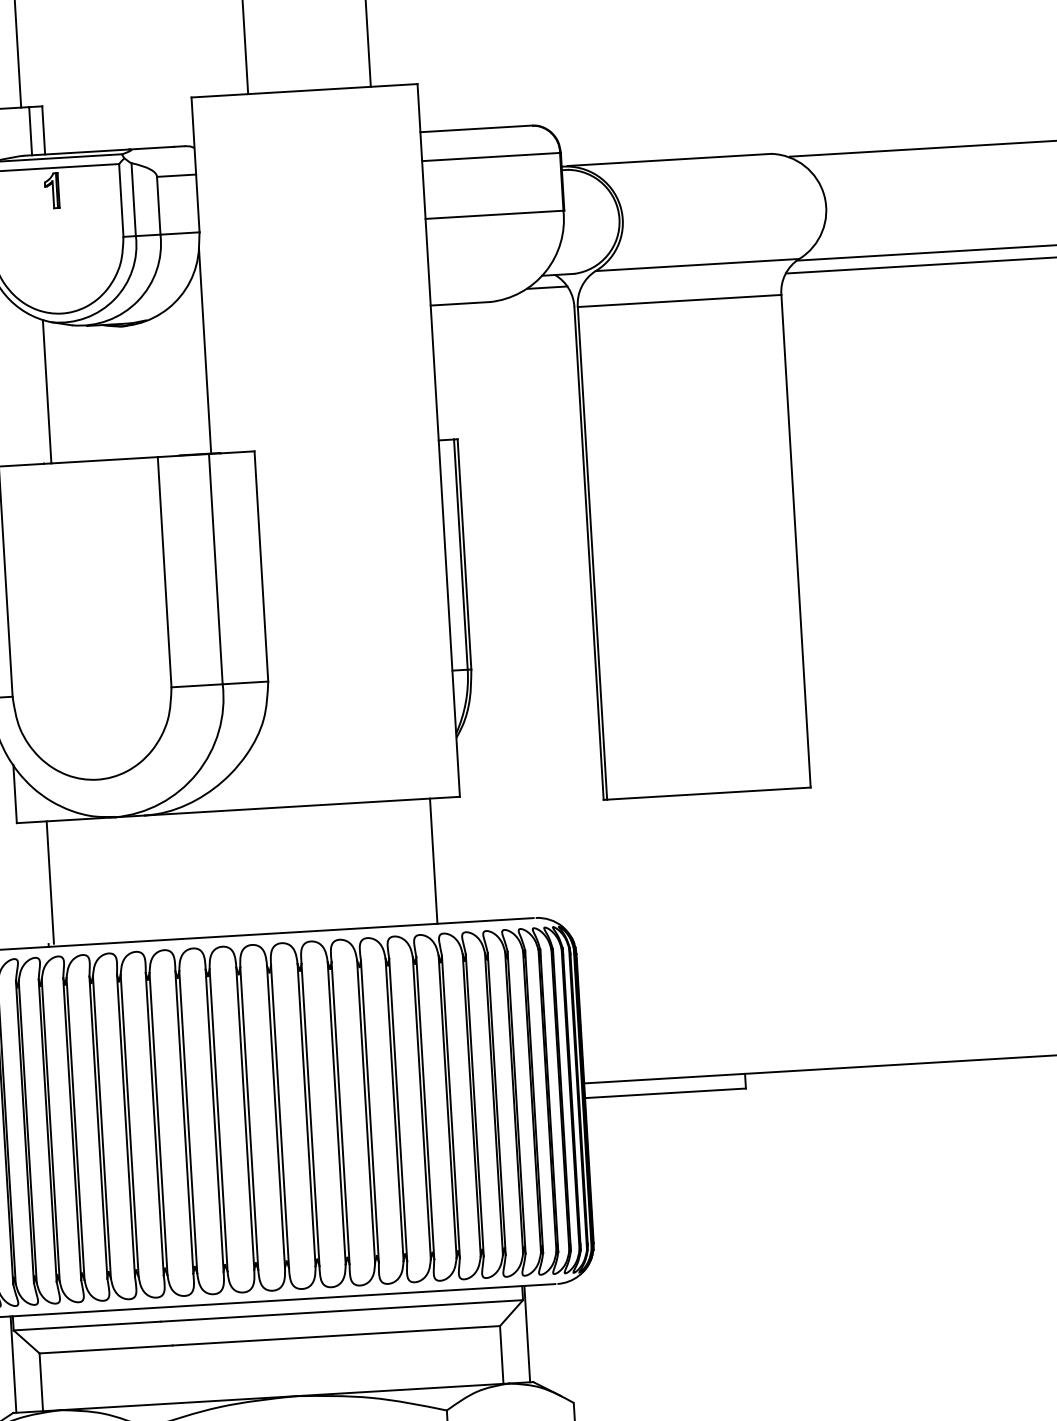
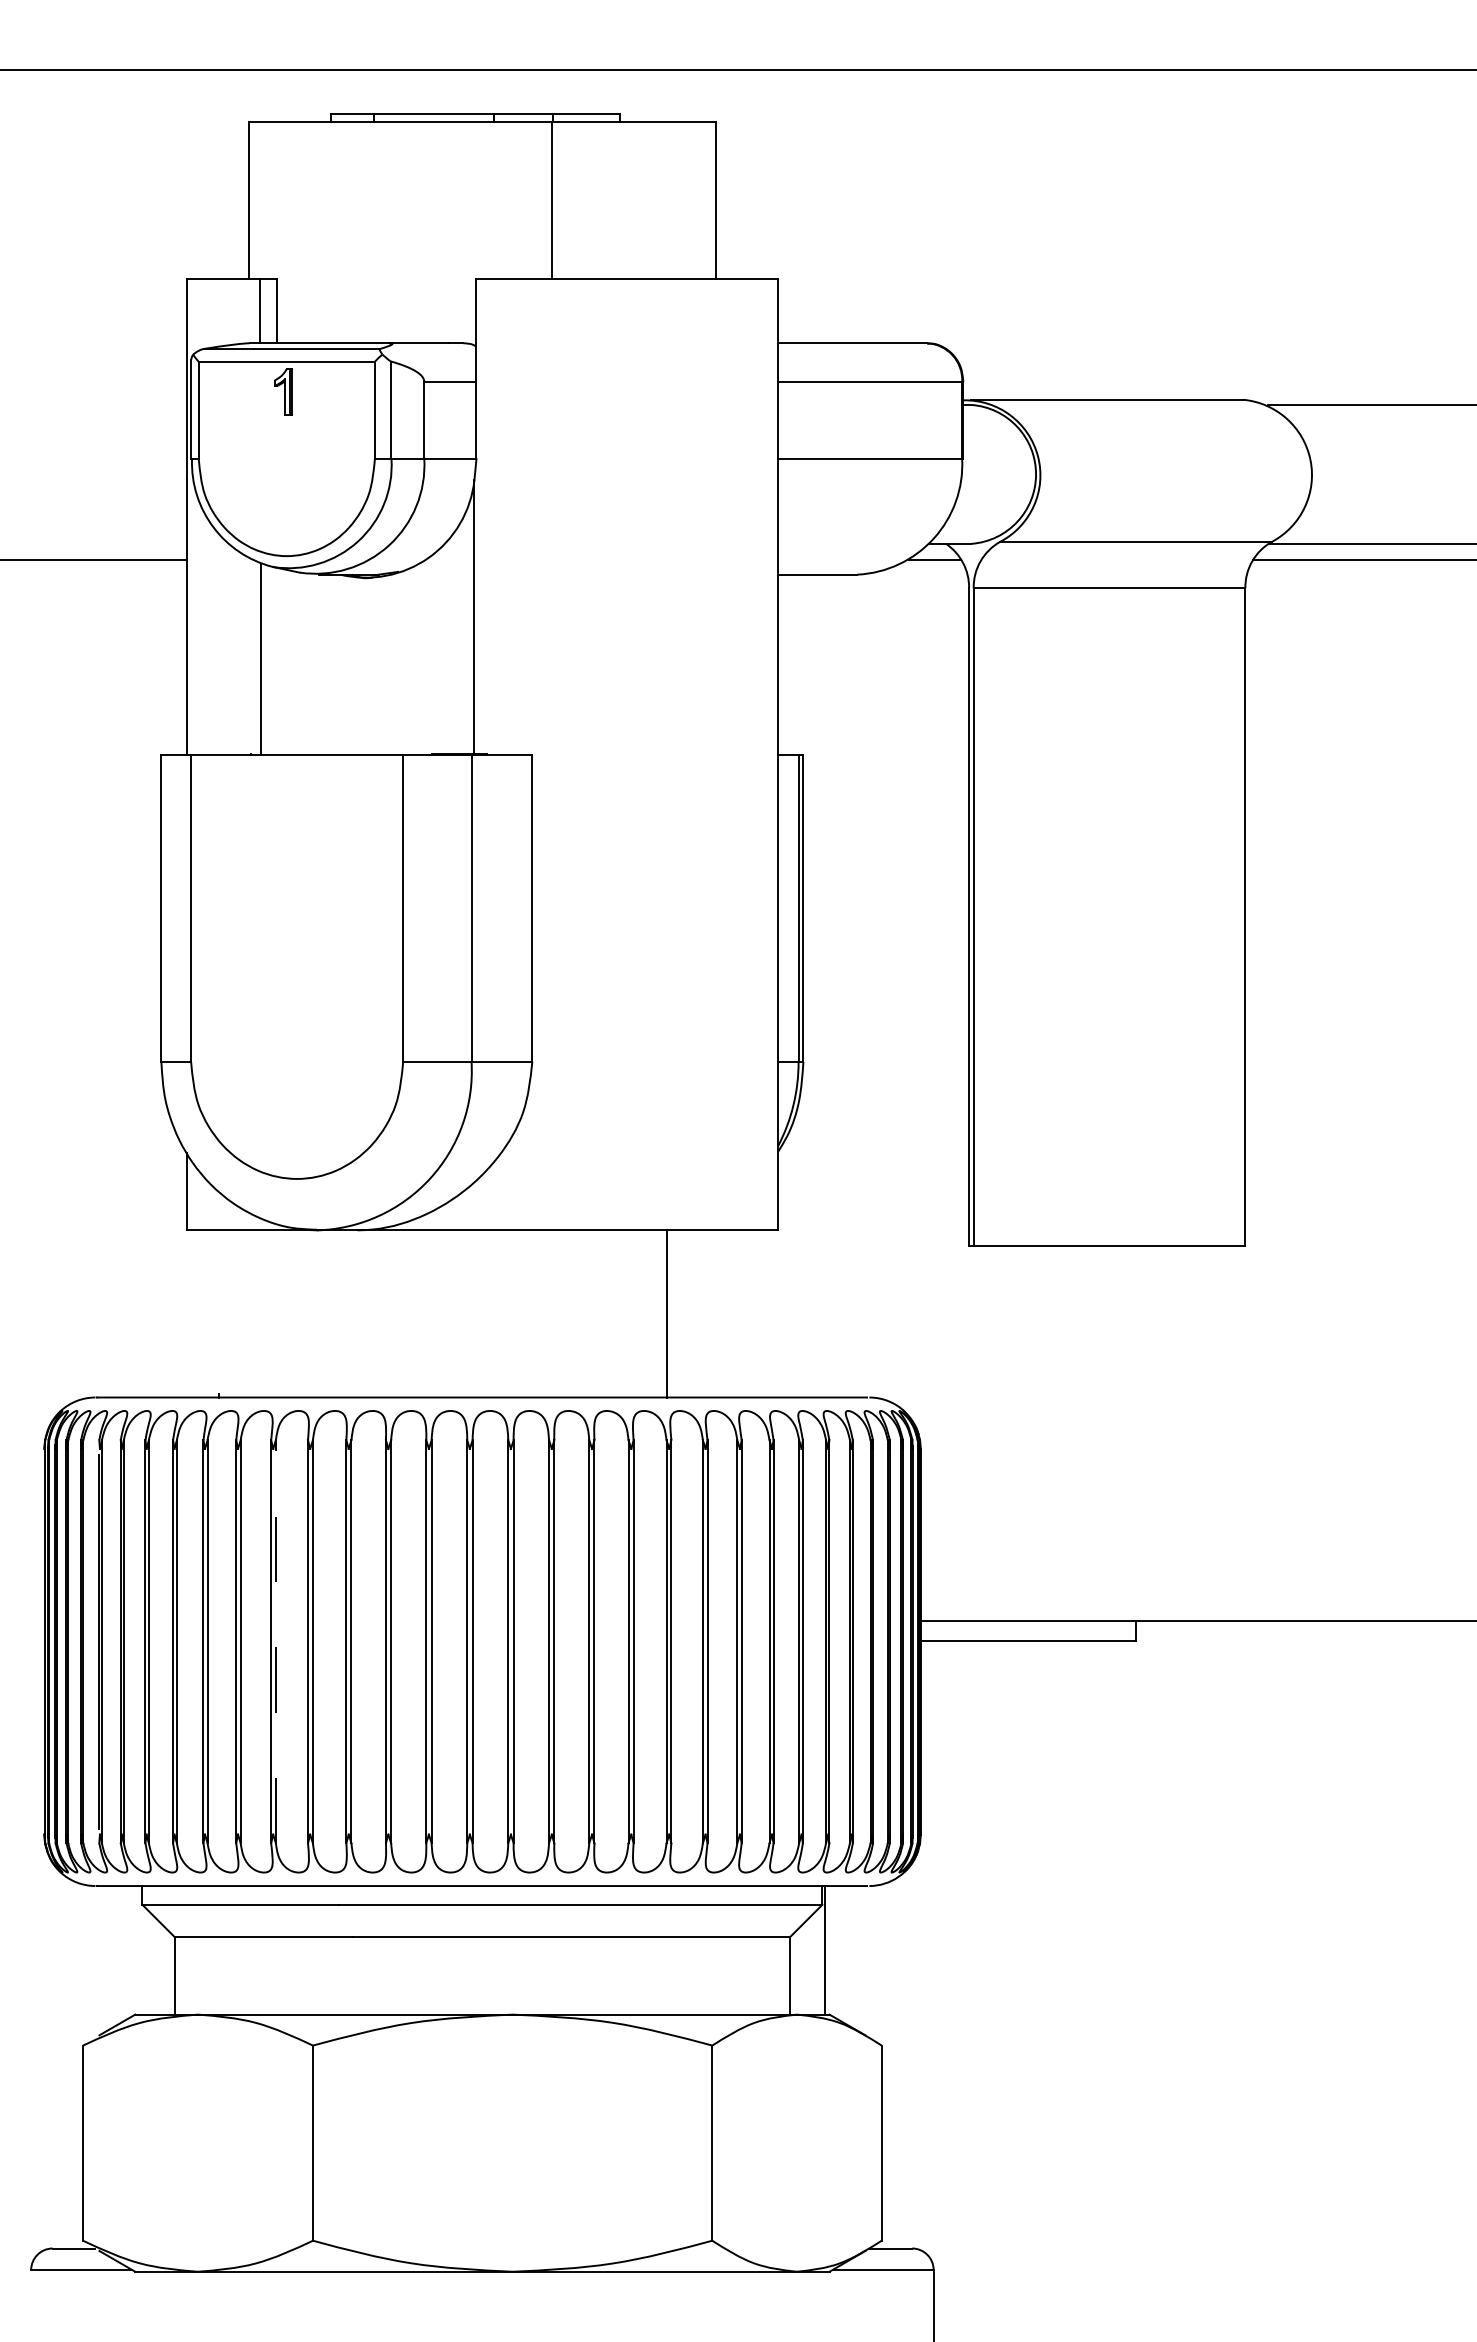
line: (433, 860) -> (667, 1313), moved
line: (50, 882) -> (226, 1311), removed
line: (101, 1127) -> (275, 1641), solid -> dashed
line: (13, 1364) -> (139, 1950), removed

